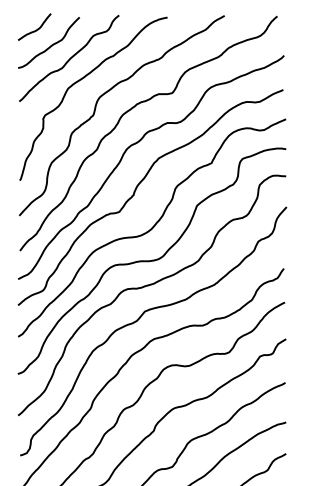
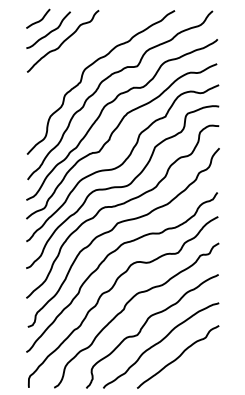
curve: (79, 82) -> (70, 58), removed

